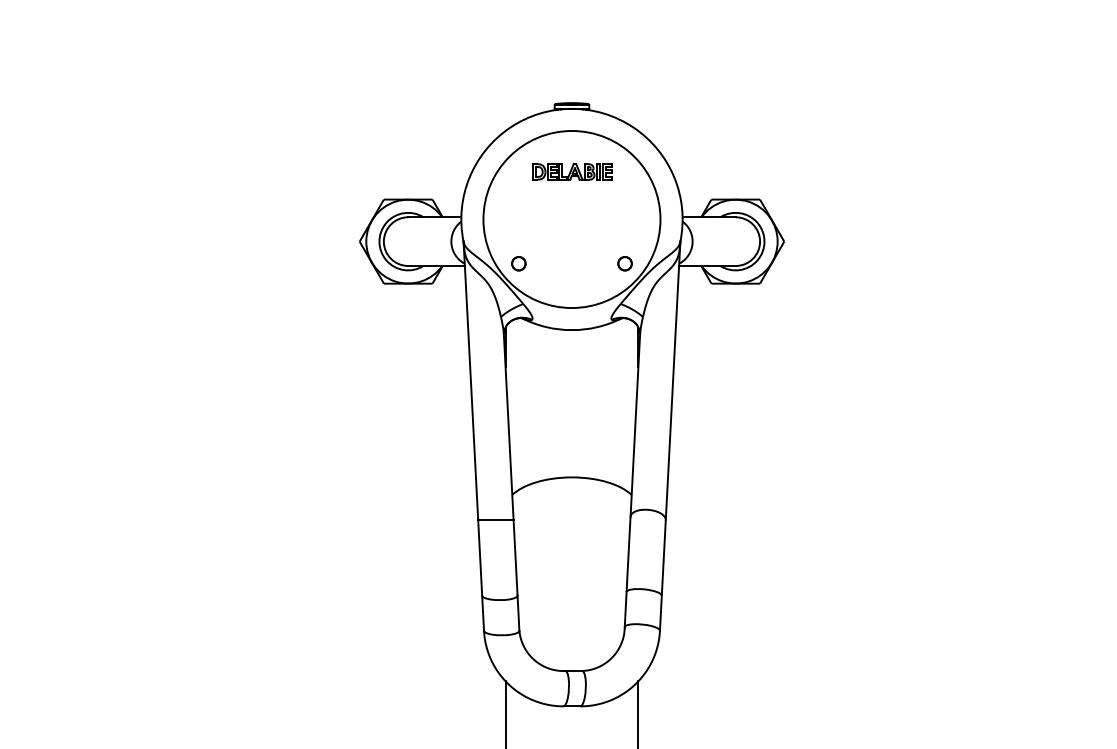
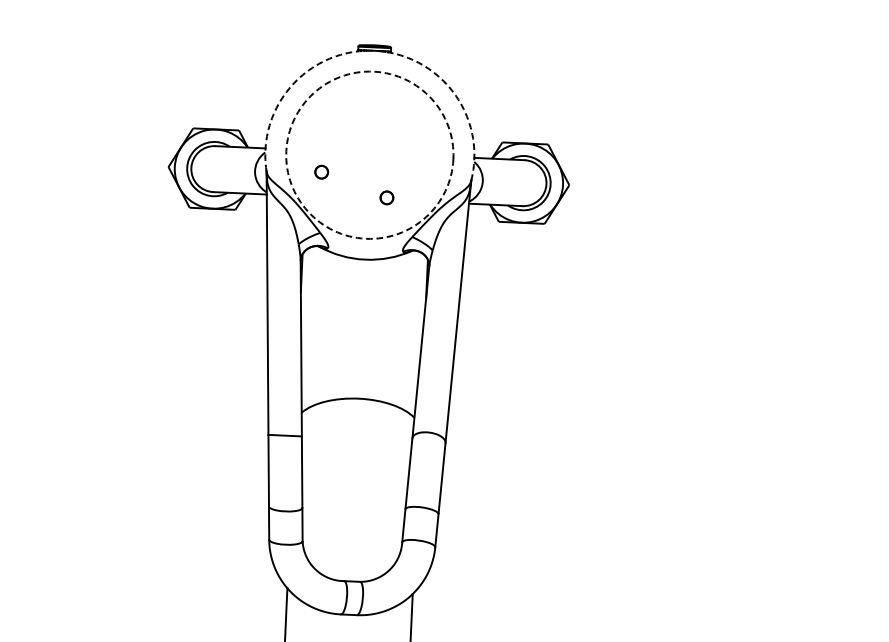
arc: (571, 108) -> (374, 50), solid -> dashed
part: (572, 171) -> (372, 109), removed
circle: (571, 219) -> (369, 155), solid -> dashed
circle: (518, 263) -> (321, 171), moved
circle: (624, 263) -> (386, 197), moved

